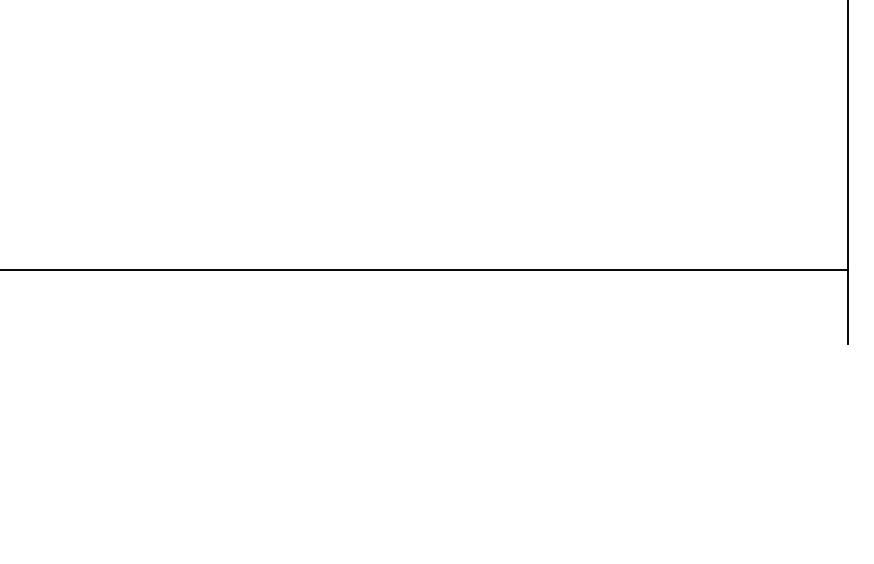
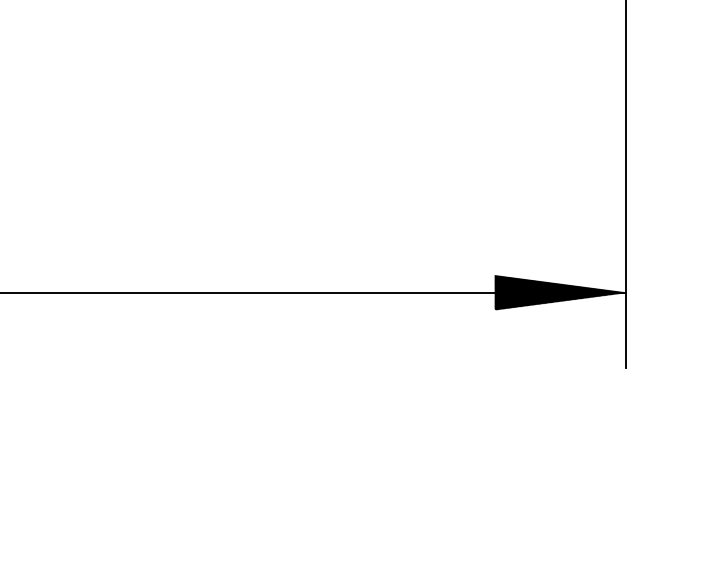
hatch: (781, 269) -> (560, 292), added

